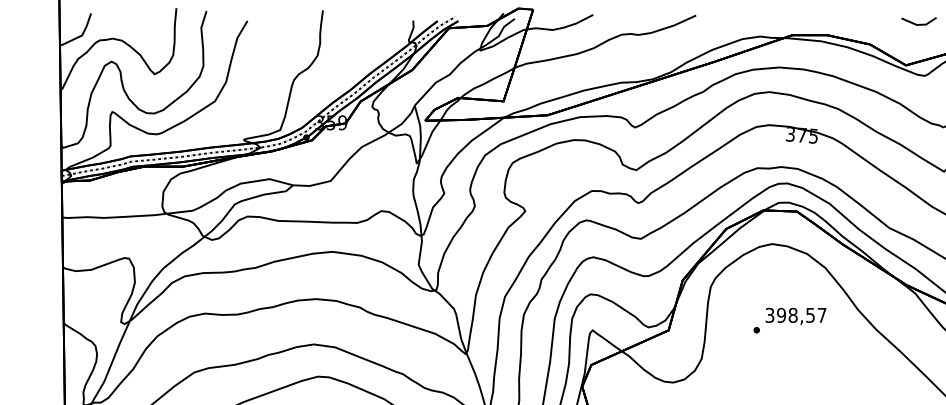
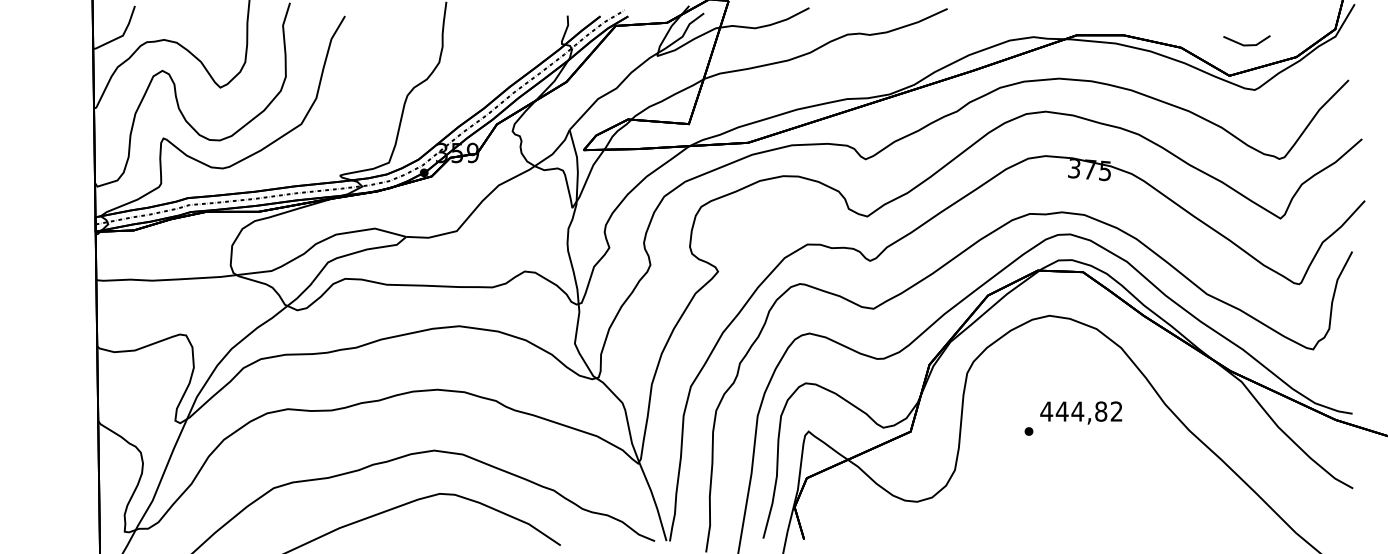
line: (918, 24) -> (1246, 44), moved
text: (795, 315) -> (1081, 411), 398,57 -> 444,82

